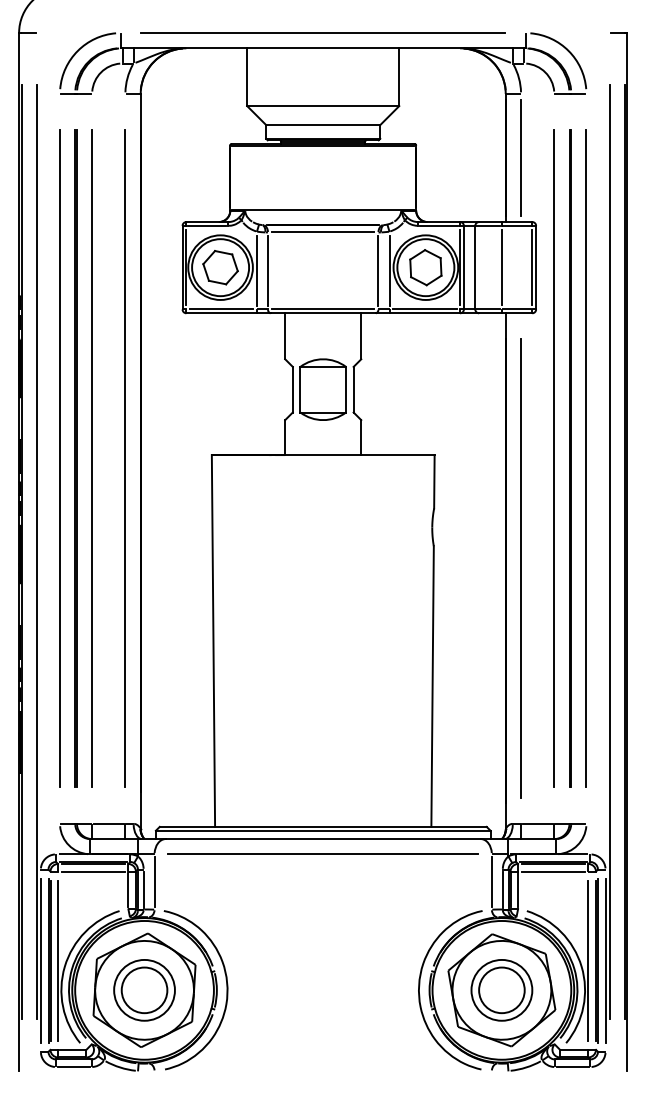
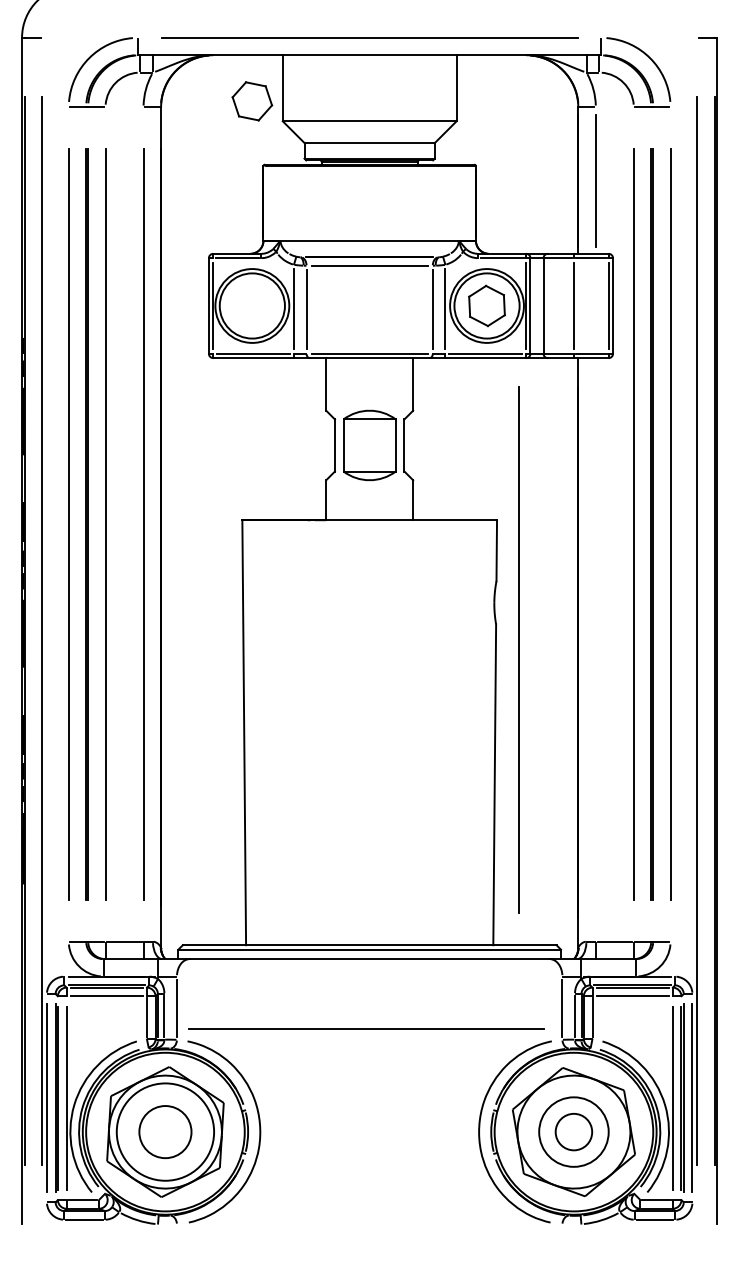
part: (220, 267) -> (252, 101), moved
line: (520, 568) -> (518, 649), moved
line: (322, 853) -> (365, 1028), moved
circle: (144, 989) -> (165, 1131), size x1.4
circle: (501, 990) -> (573, 1132), size x0.7

